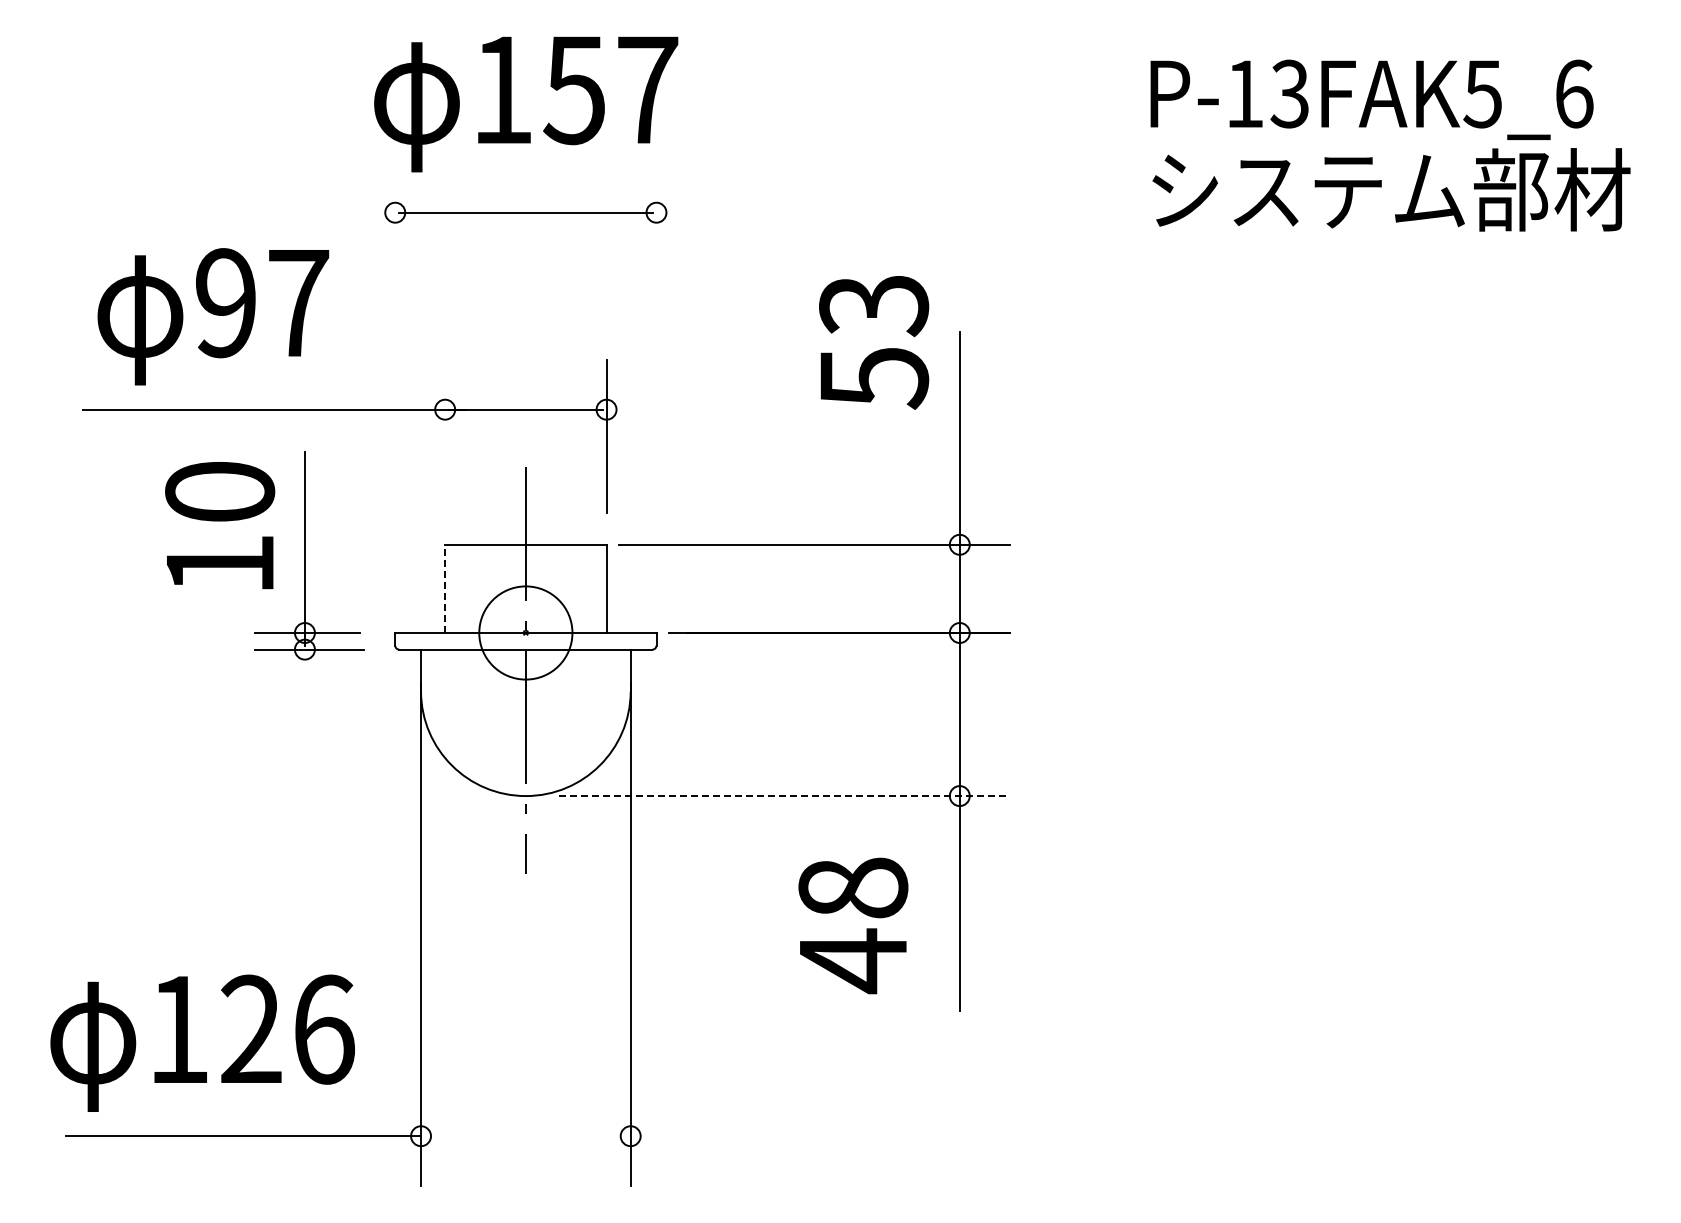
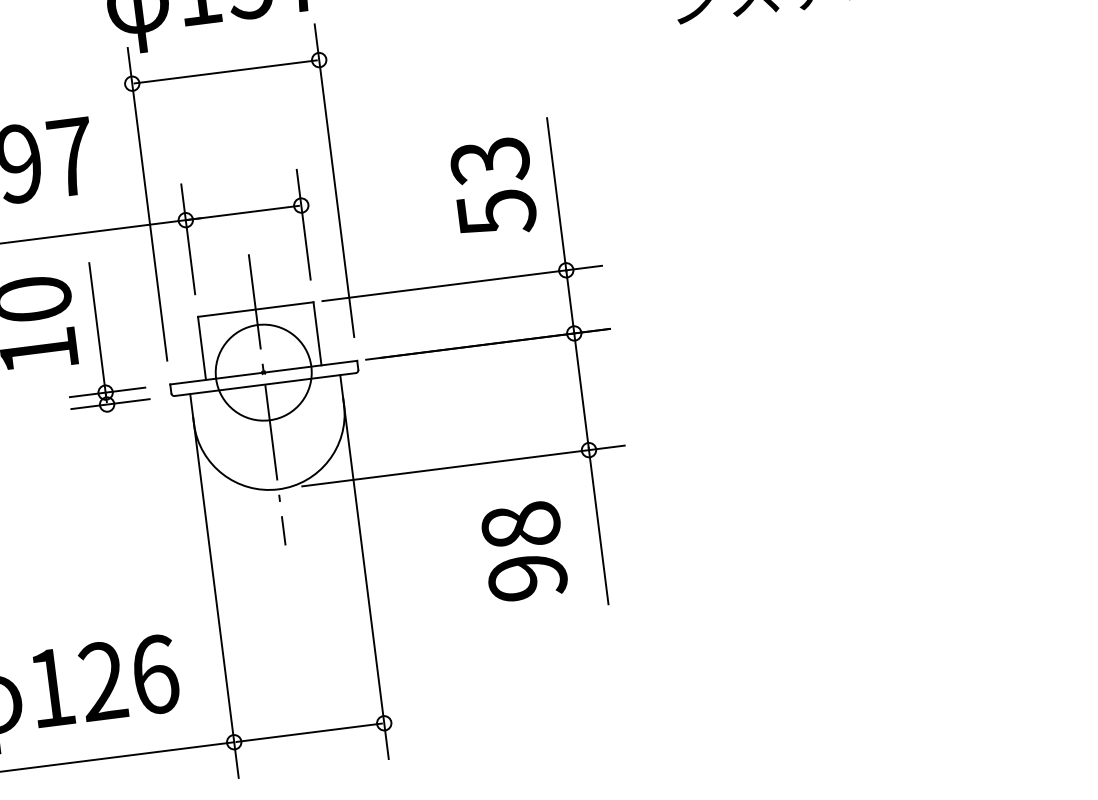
text: (874, 342) -> (493, 187), moved
line: (395, 380) -> (147, 203), added
line: (656, 380) -> (334, 180), added
line: (445, 436) -> (188, 239), added
line: (445, 588) -> (202, 348), dashed -> solid
circle: (525, 632) -> (263, 372), size x1.43
line: (784, 796) -> (463, 466), dashed -> solid
text: (853, 961) -> (527, 578), 48 -> 98
line: (525, 1136) -> (308, 733), added

